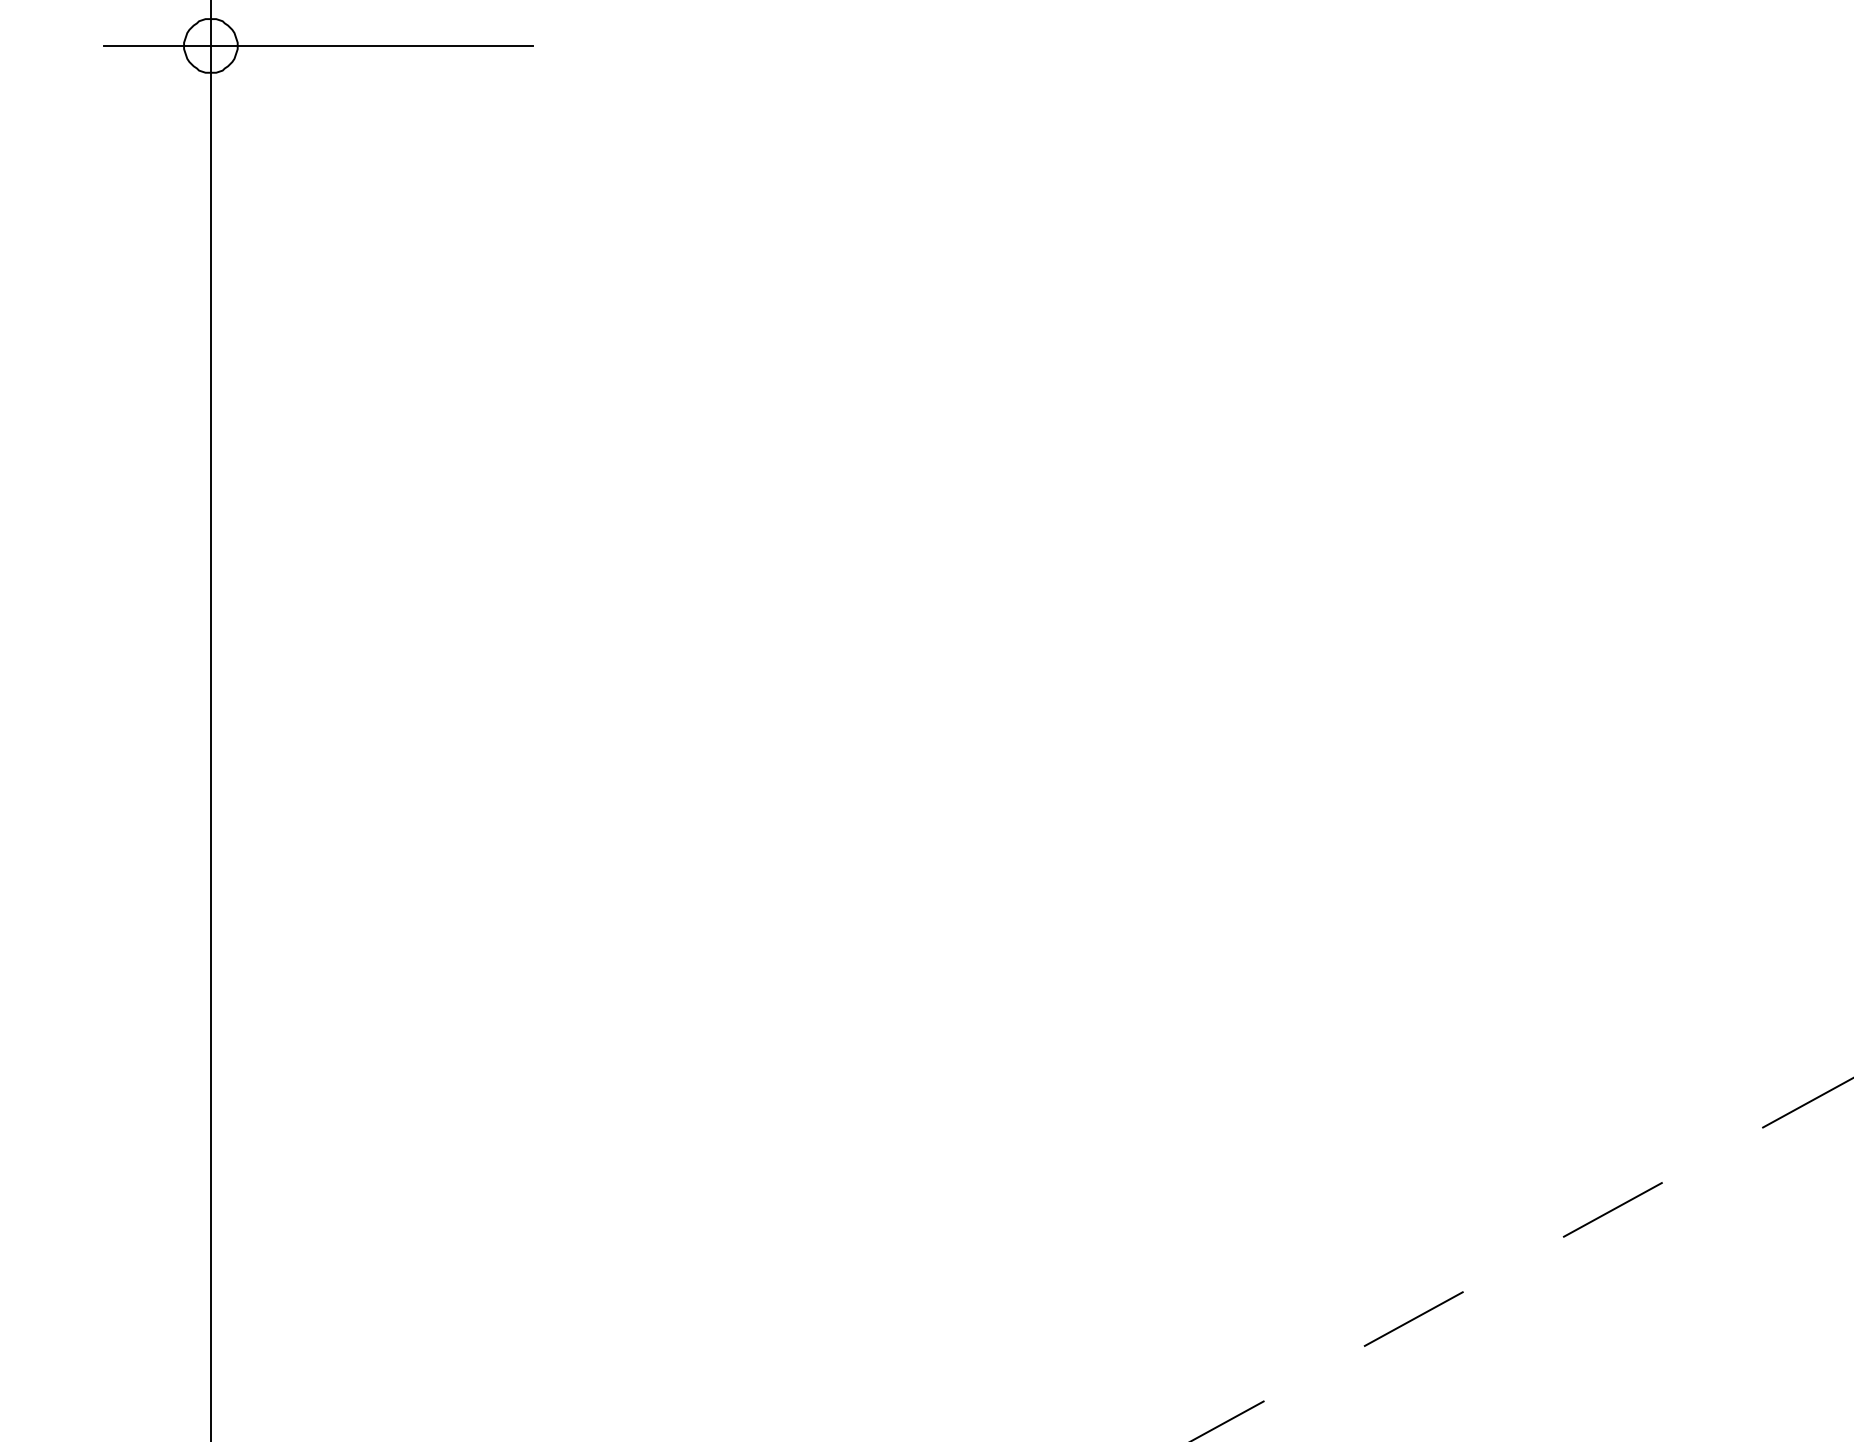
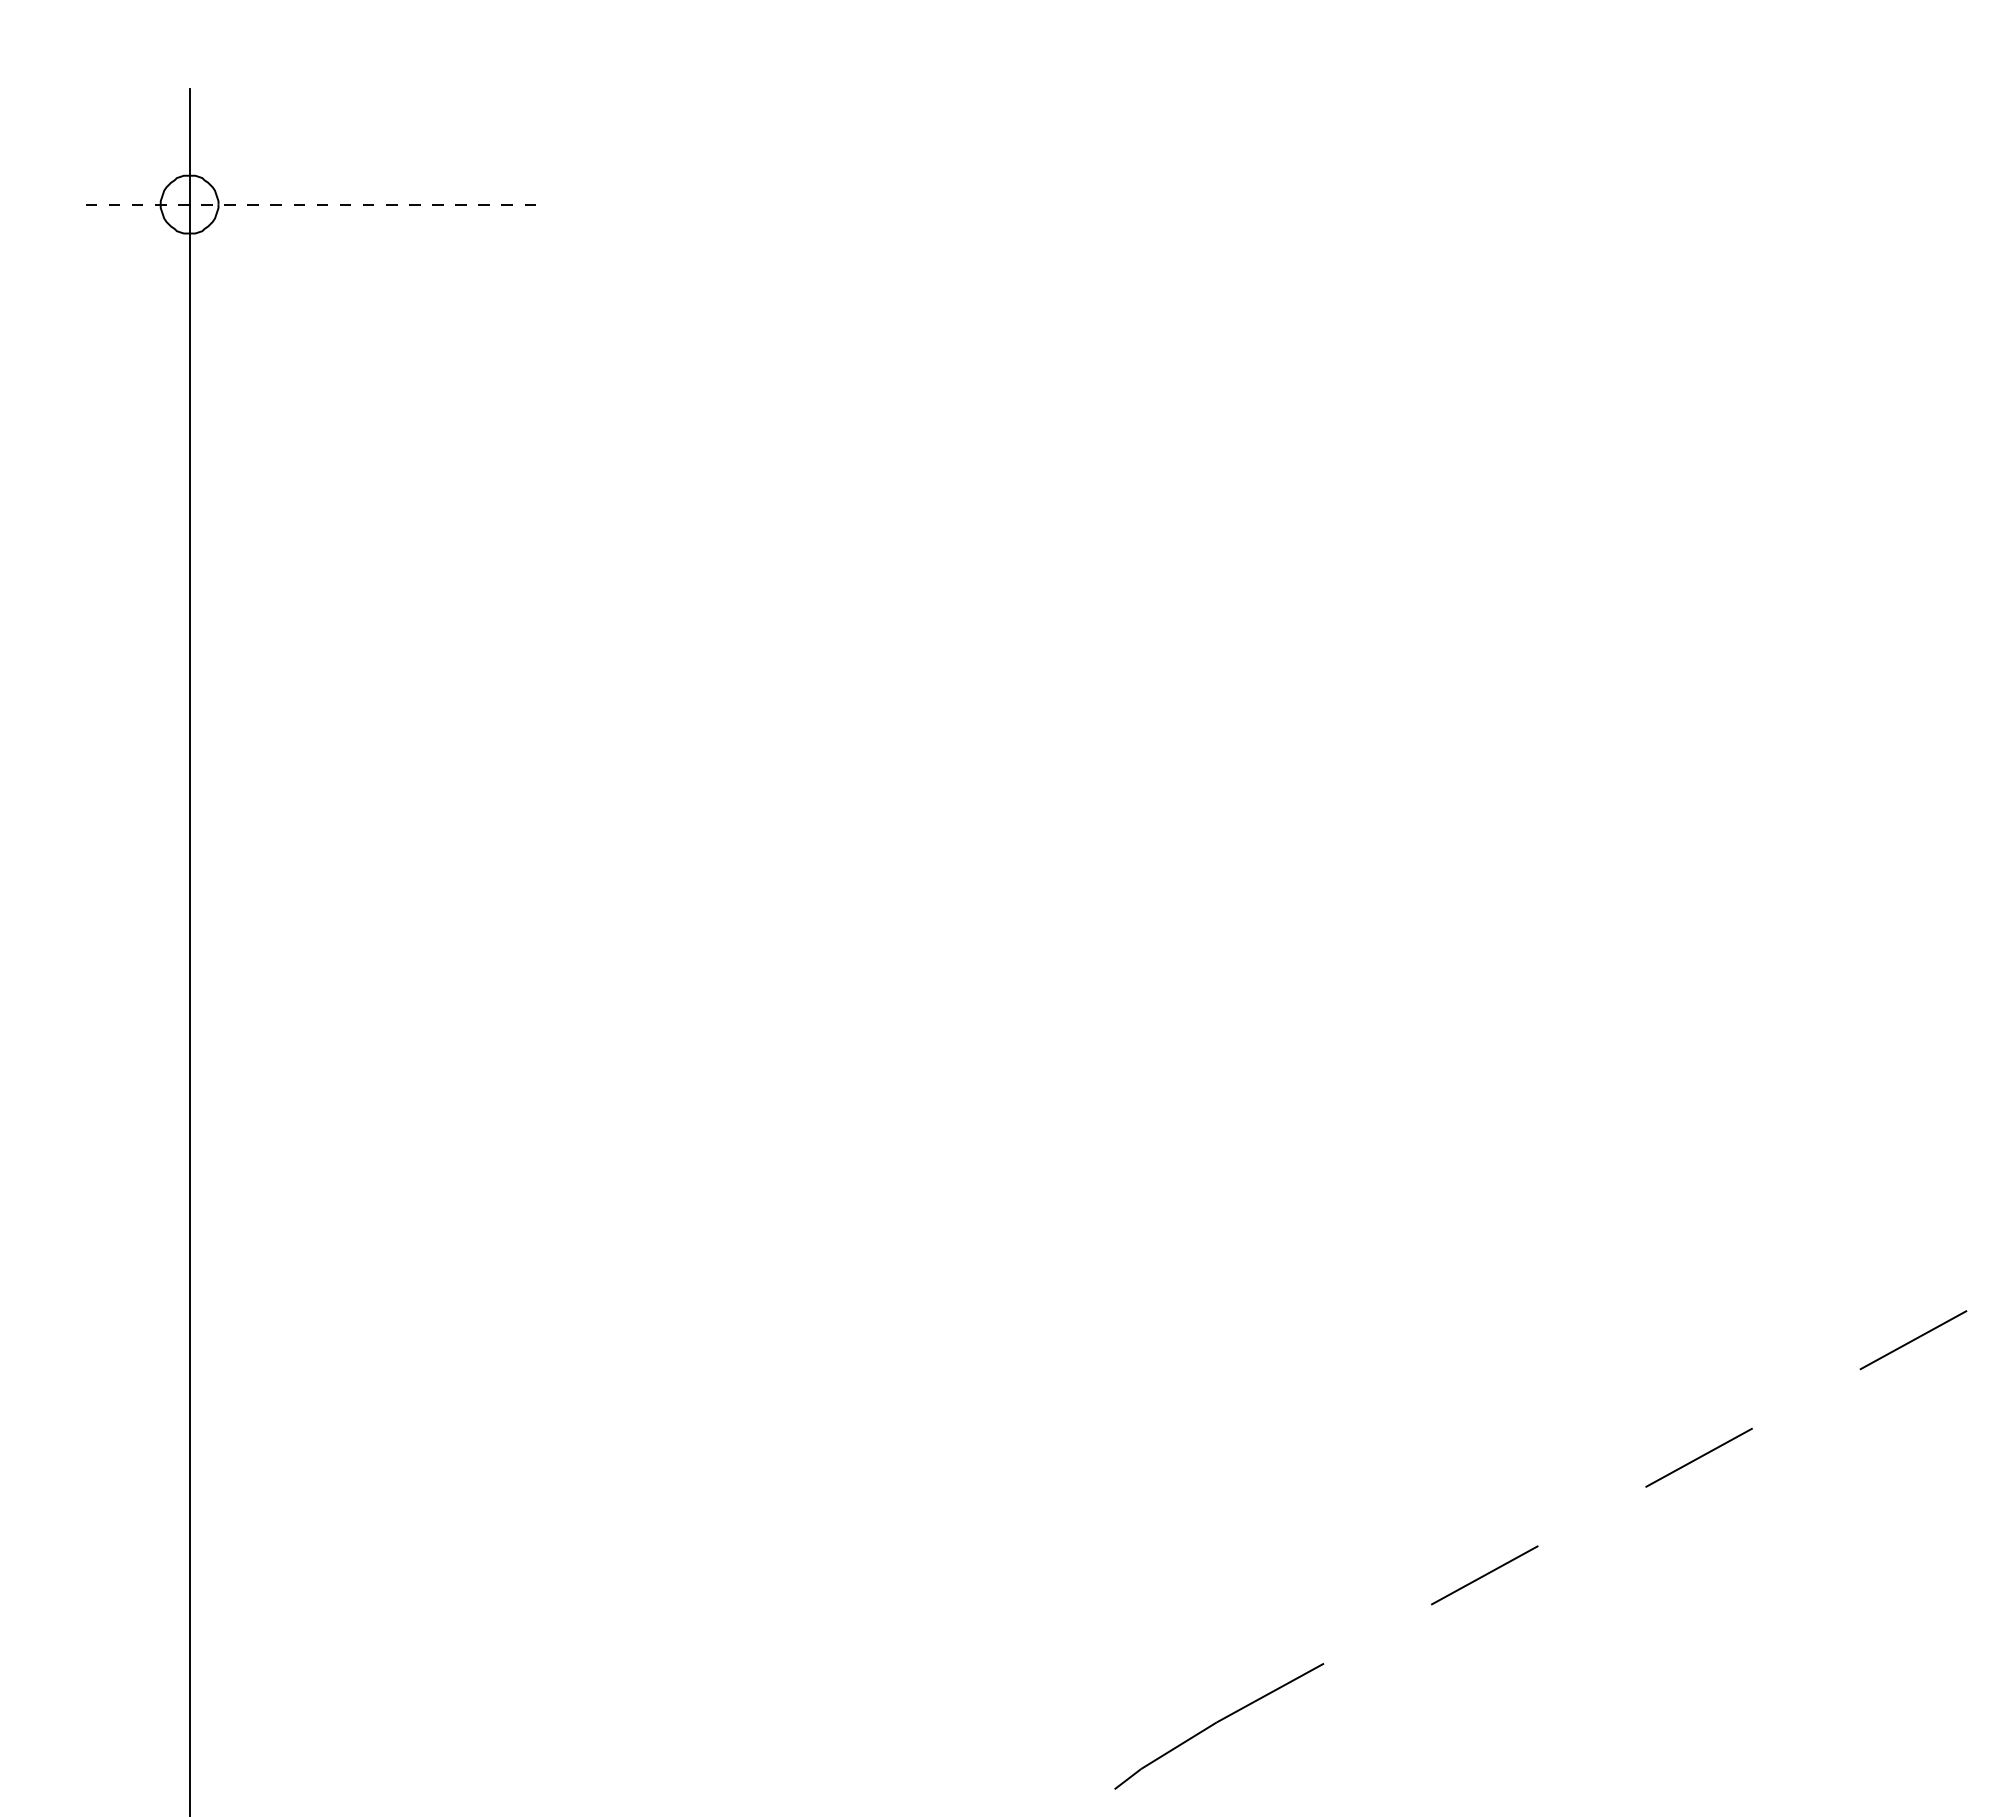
line: (317, 45) -> (304, 204), solid -> dashed

